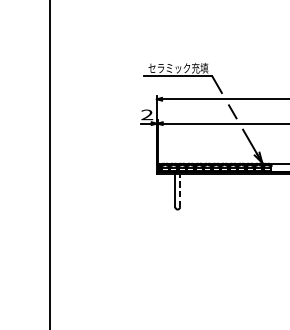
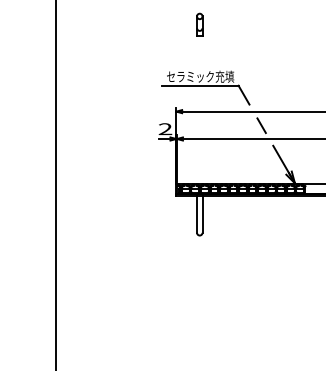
part: (177, 21) -> (199, 24), added
line: (180, 189) -> (202, 213), dashed -> solid

